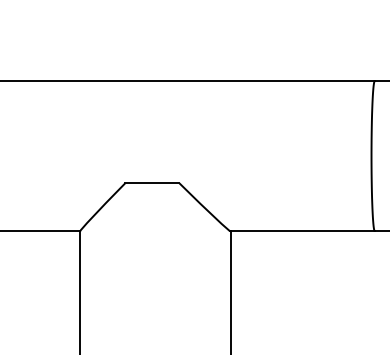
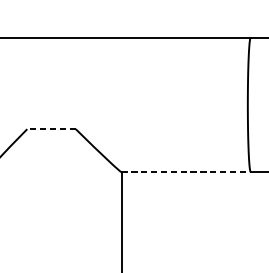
line: (151, 183) -> (50, 129), solid -> dashed
line: (303, 231) -> (186, 172), solid -> dashed

